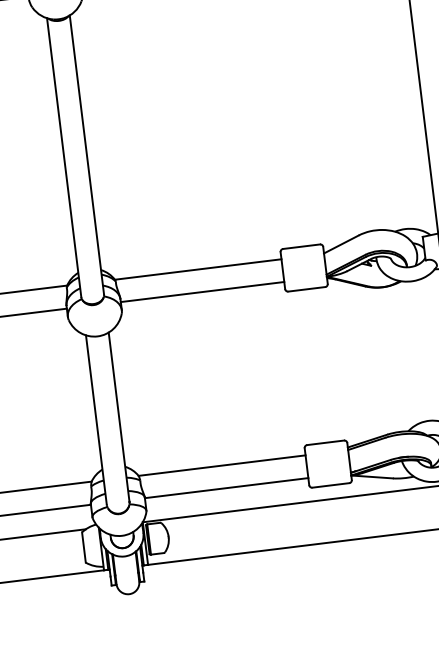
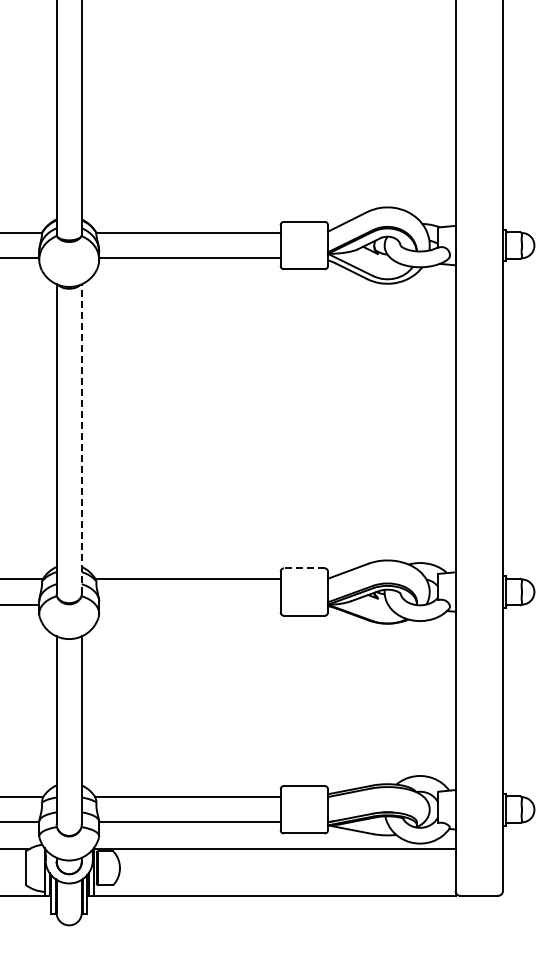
line: (86, 155) -> (81, 439), solid -> dashed
line: (301, 246) -> (304, 568), solid -> dashed
line: (202, 291) -> (189, 604), removed

